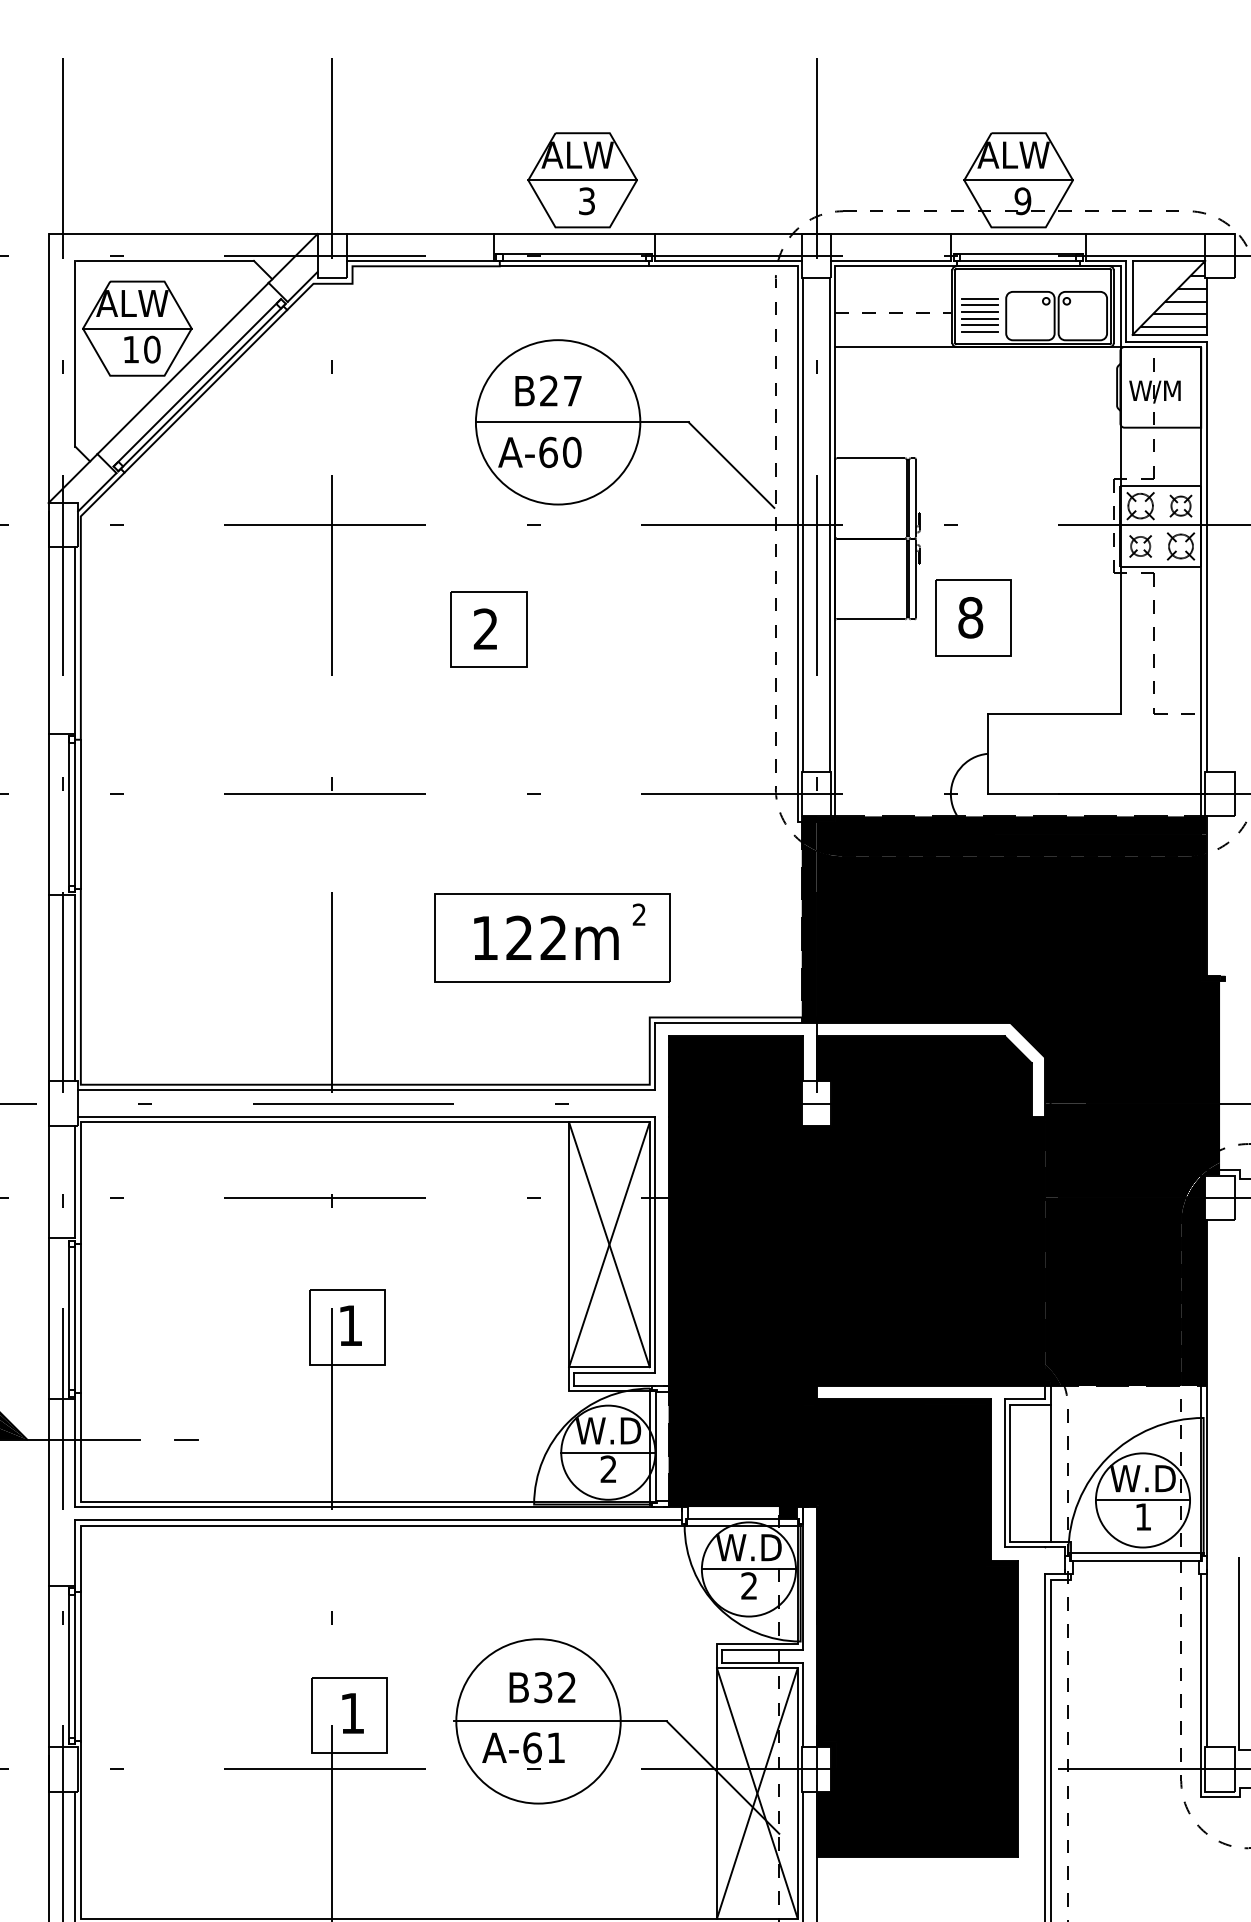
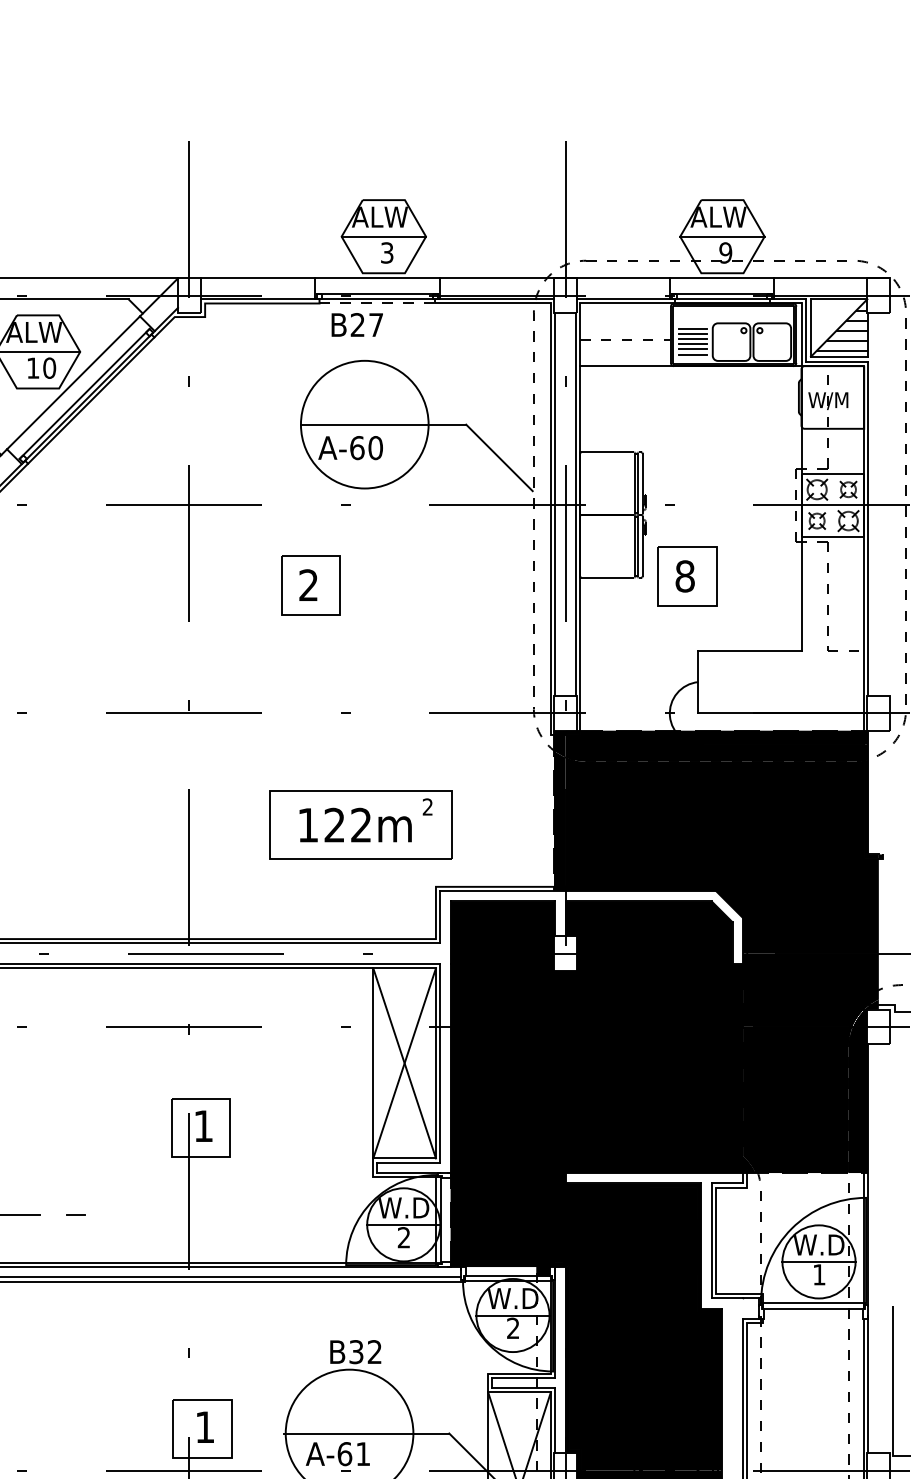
line: (574, 266) -> (377, 303), solid -> dashed
text: (548, 390) -> (357, 324), moved
line: (1050, 1473) -> (747, 1240), removed
text: (542, 1687) -> (355, 1352), moved

